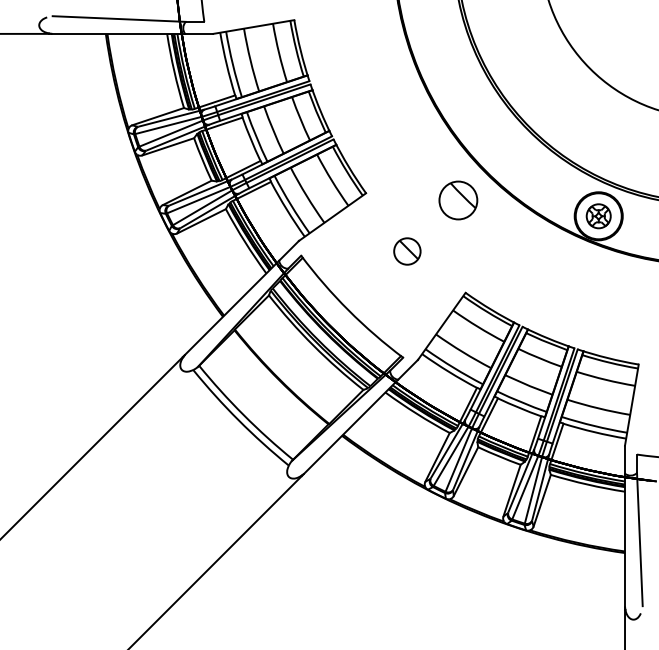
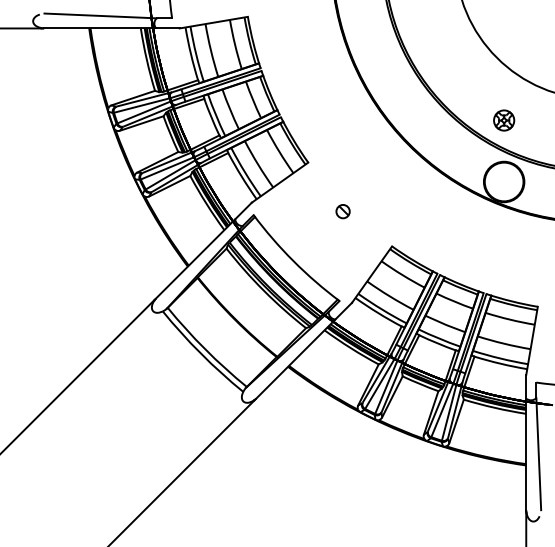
part: (458, 200) -> (386, 168), removed
part: (598, 216) -> (503, 120), moved
part: (407, 251) -> (343, 211), size x0.6

